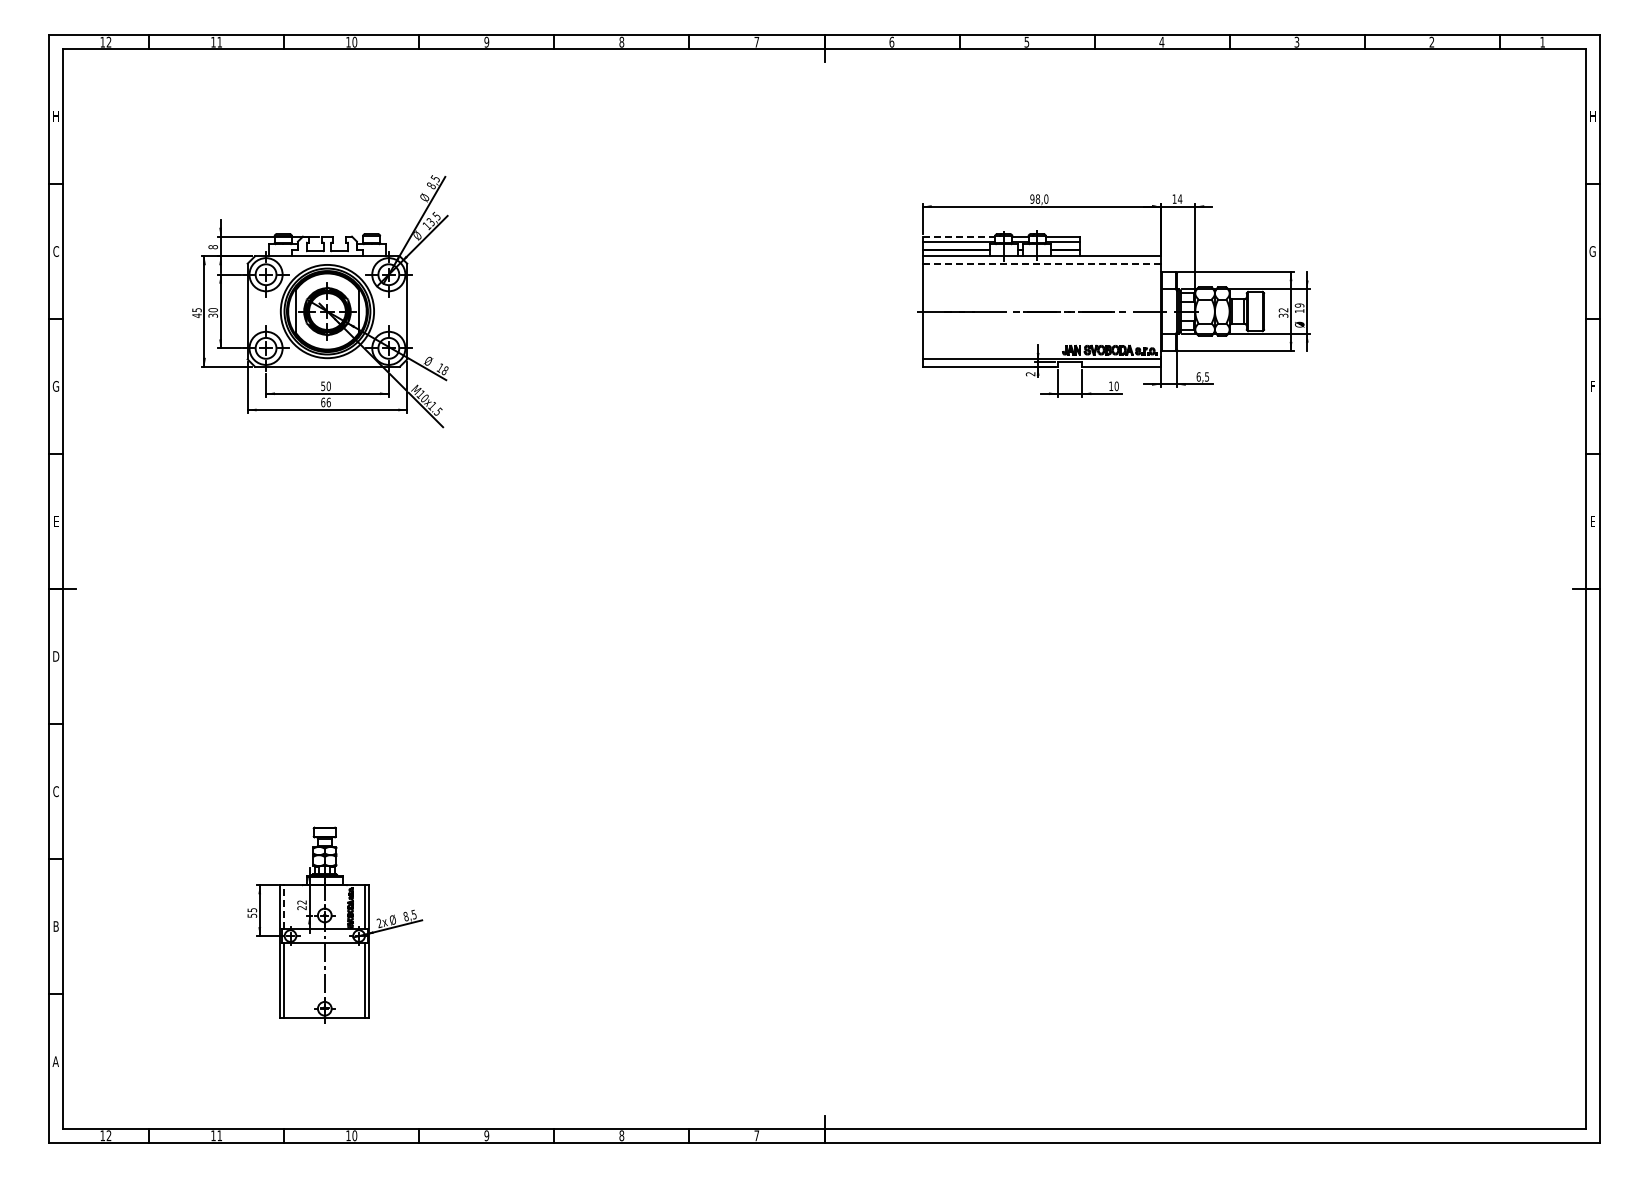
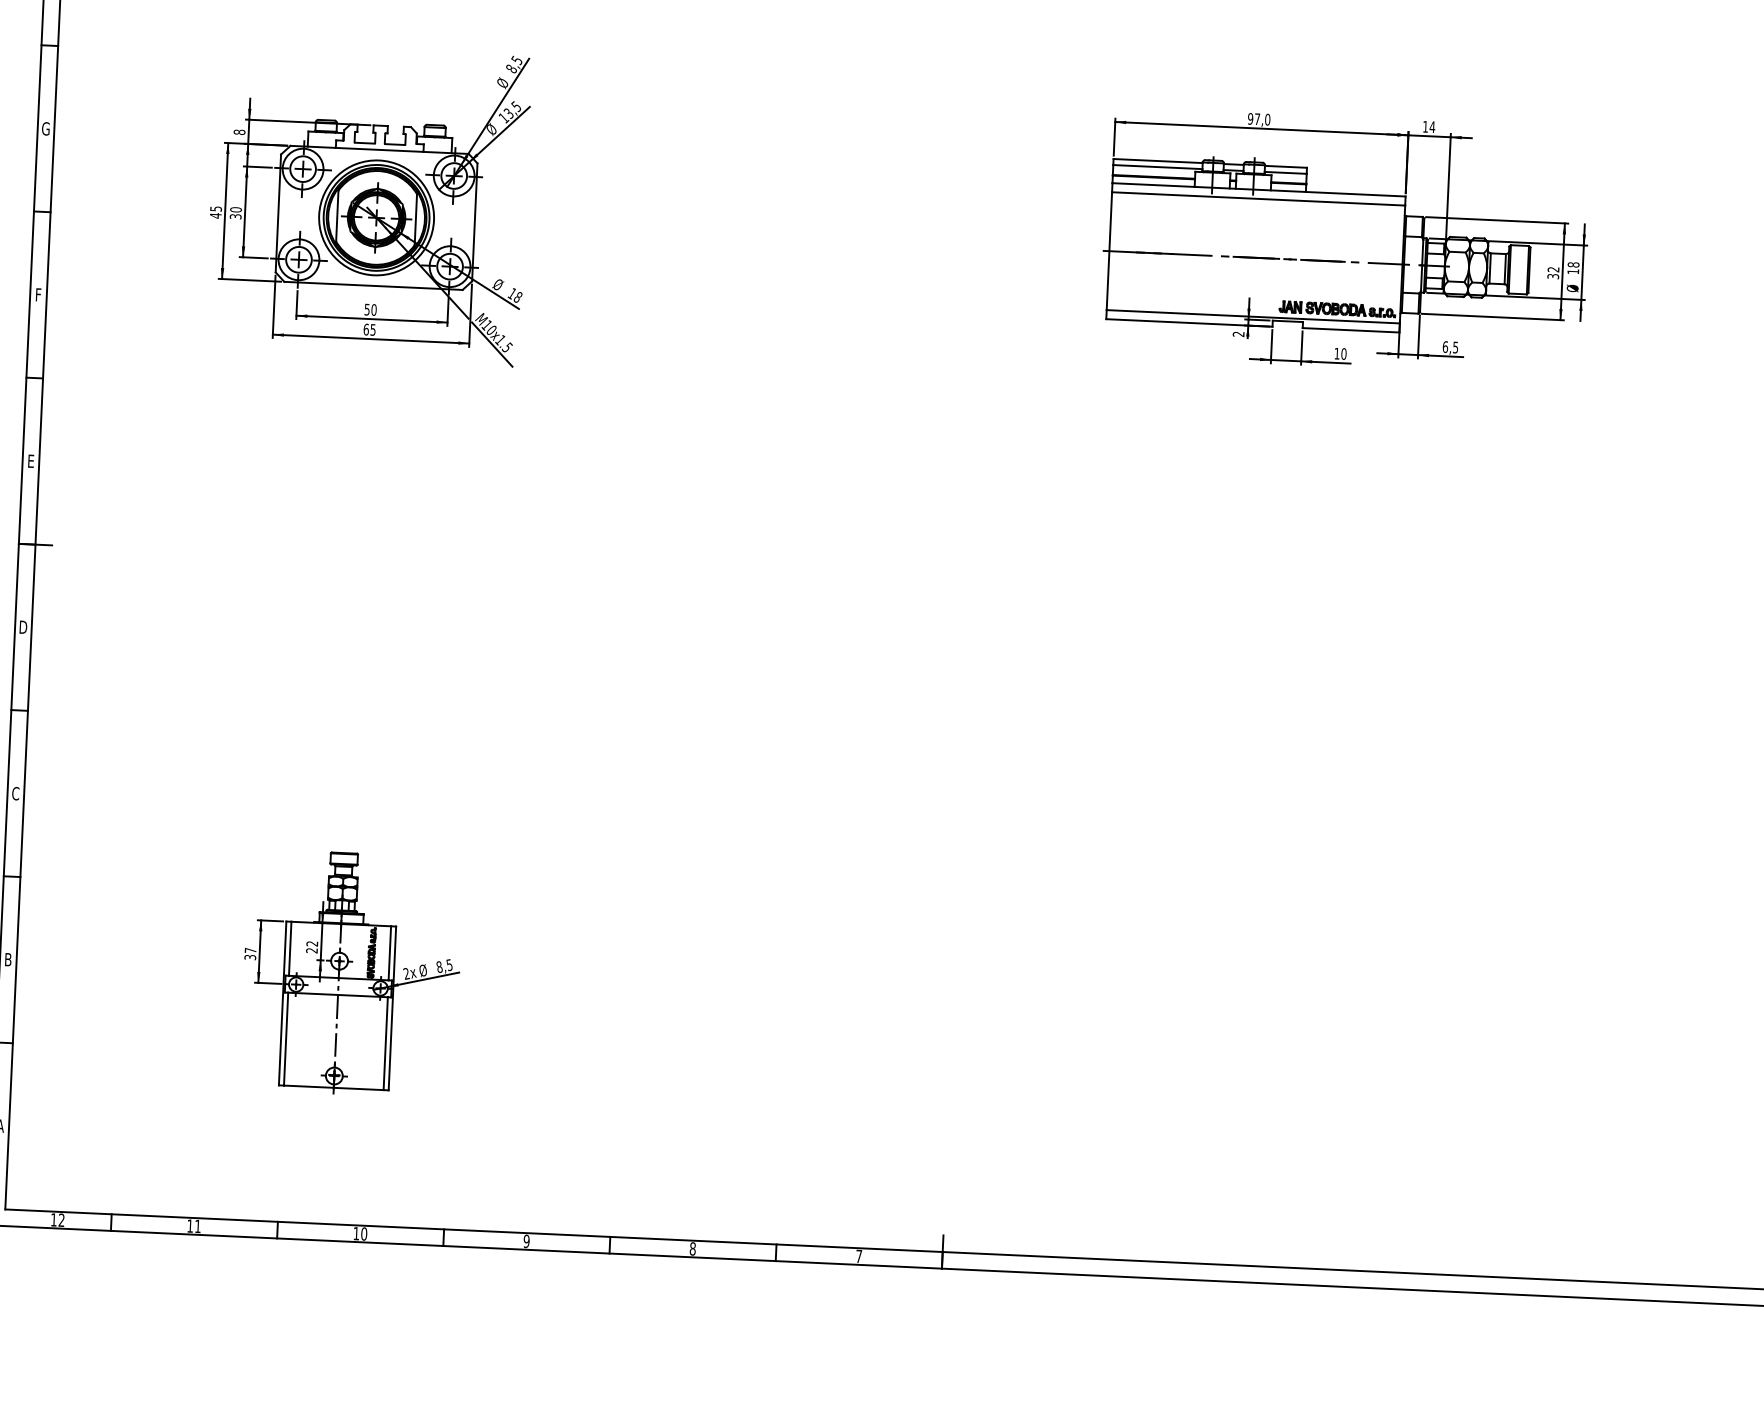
text: (1037, 198) -> (1256, 118), 98,0 -> 97,0
line: (959, 236) -> (1158, 160), dashed -> solid
text: (56, 251) -> (46, 128), C -> G
line: (1042, 263) -> (1259, 198), dashed -> solid
text: (1299, 305) -> (1573, 264), 19 -> 18
text: (55, 385) -> (37, 293), G -> F
text: (328, 402) -> (372, 329), 66 -> 65
line: (284, 907) -> (290, 949), dashed -> solid
text: (252, 912) -> (250, 953), 55 -> 37

